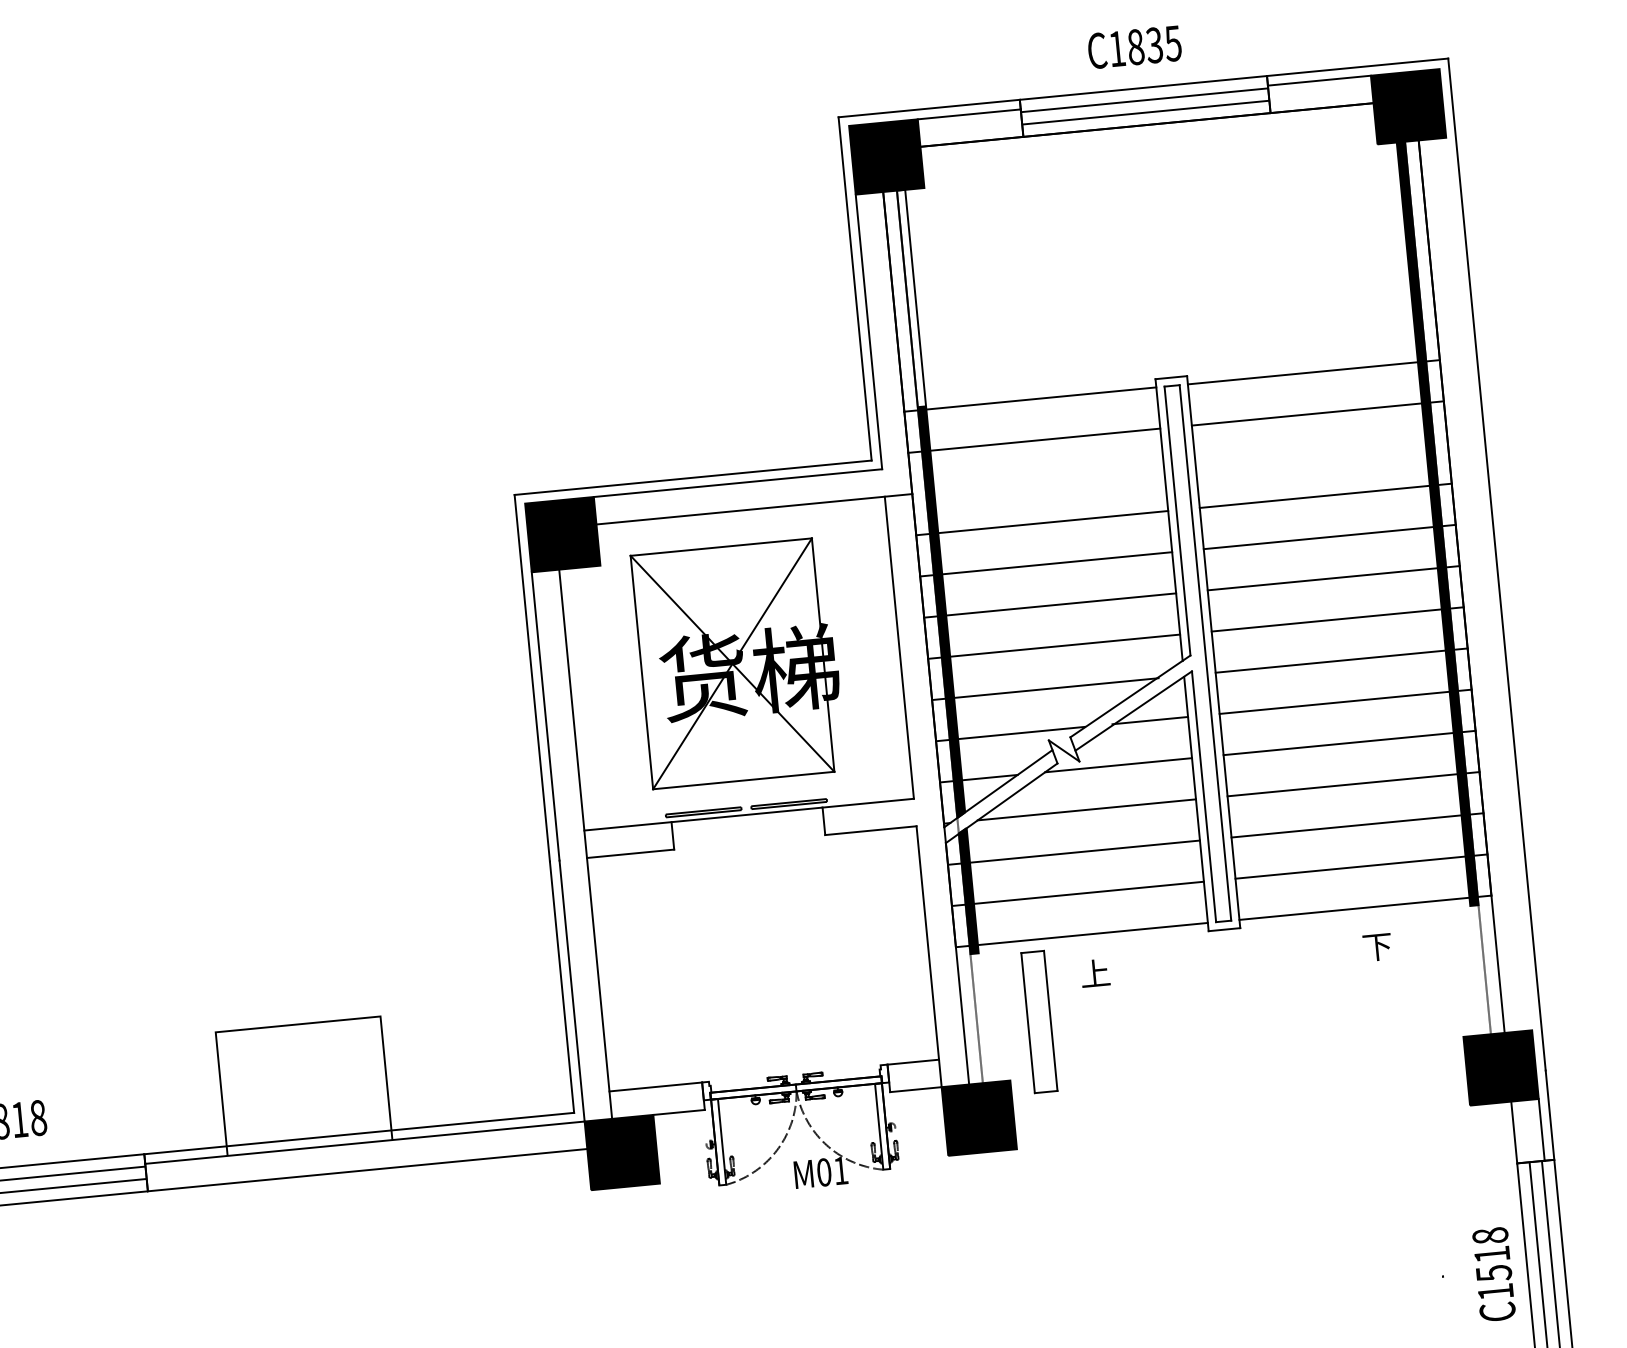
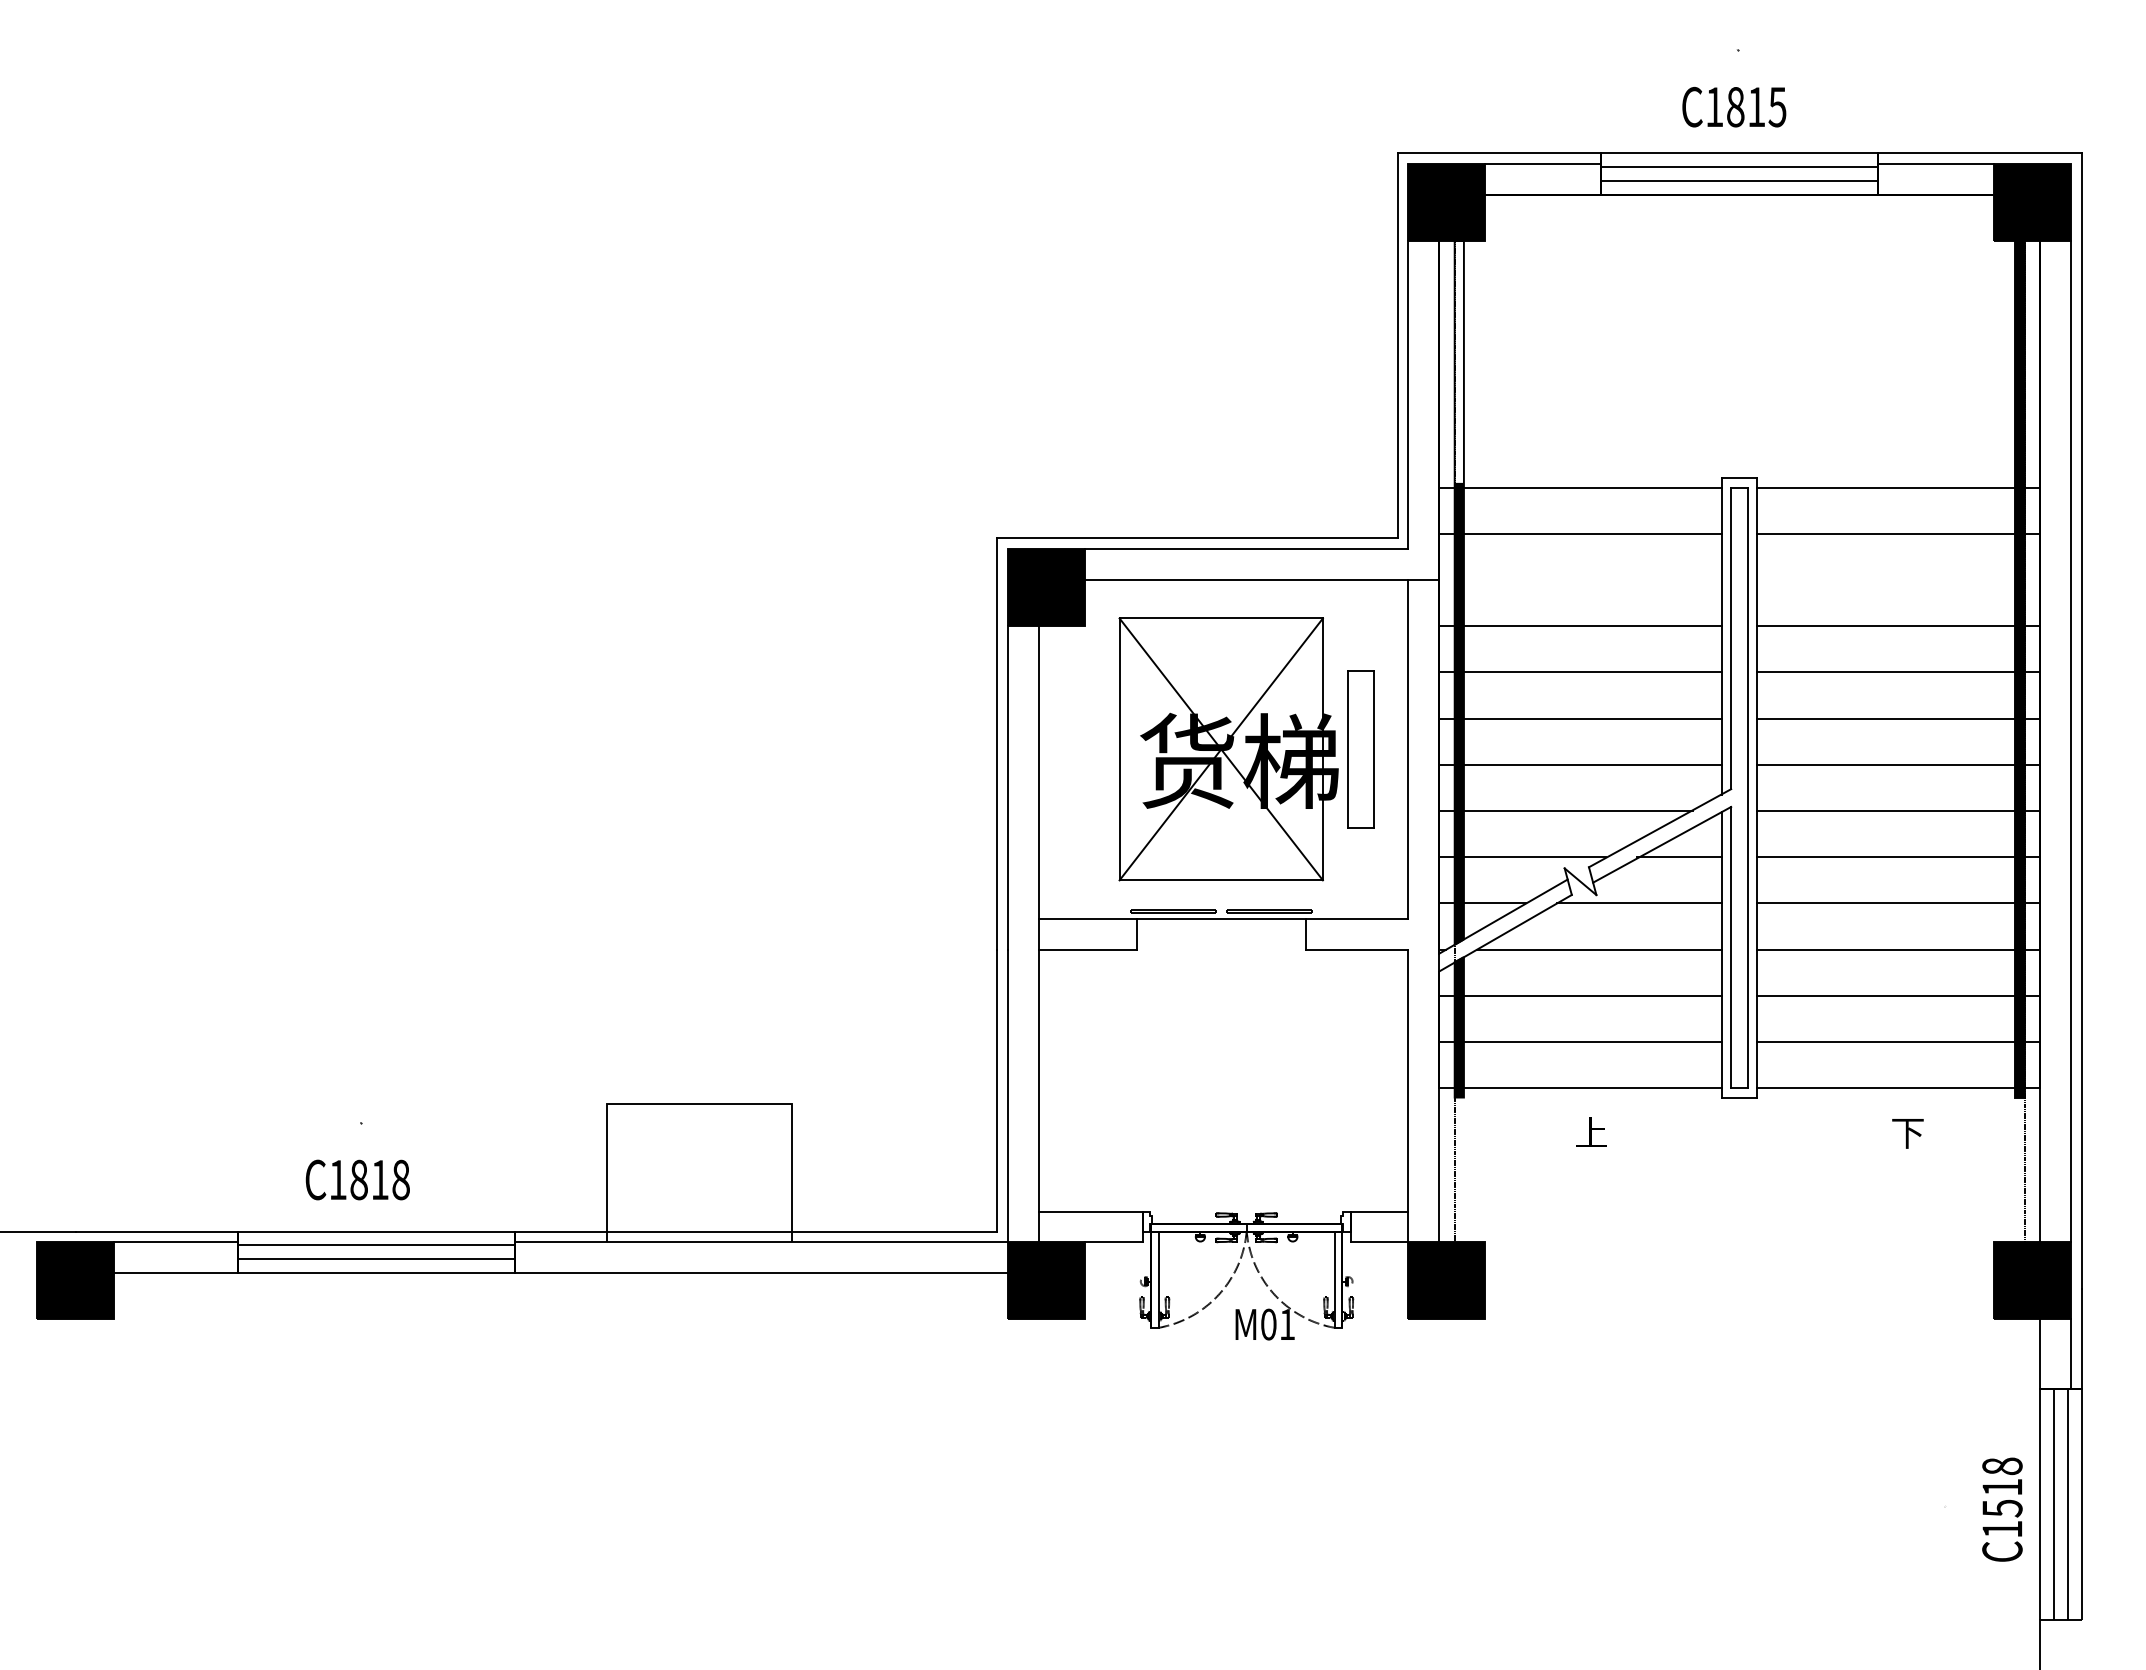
text: (1154, 44) -> (1756, 106), C1835 -> C1815
line: (1488, 583) -> (2070, 741), added
part: (1038, 1022) -> (1360, 749), moved

